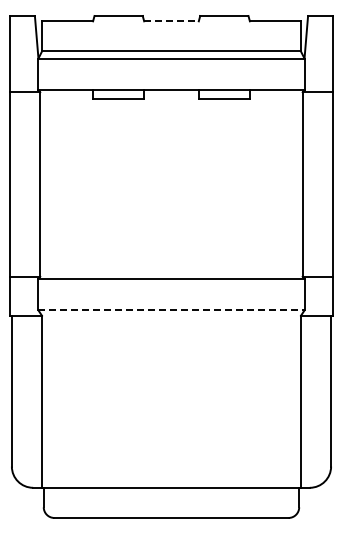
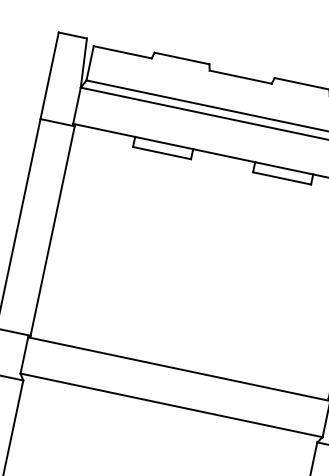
line: (171, 21) -> (240, 77), dashed -> solid
line: (171, 310) -> (171, 405), dashed -> solid

